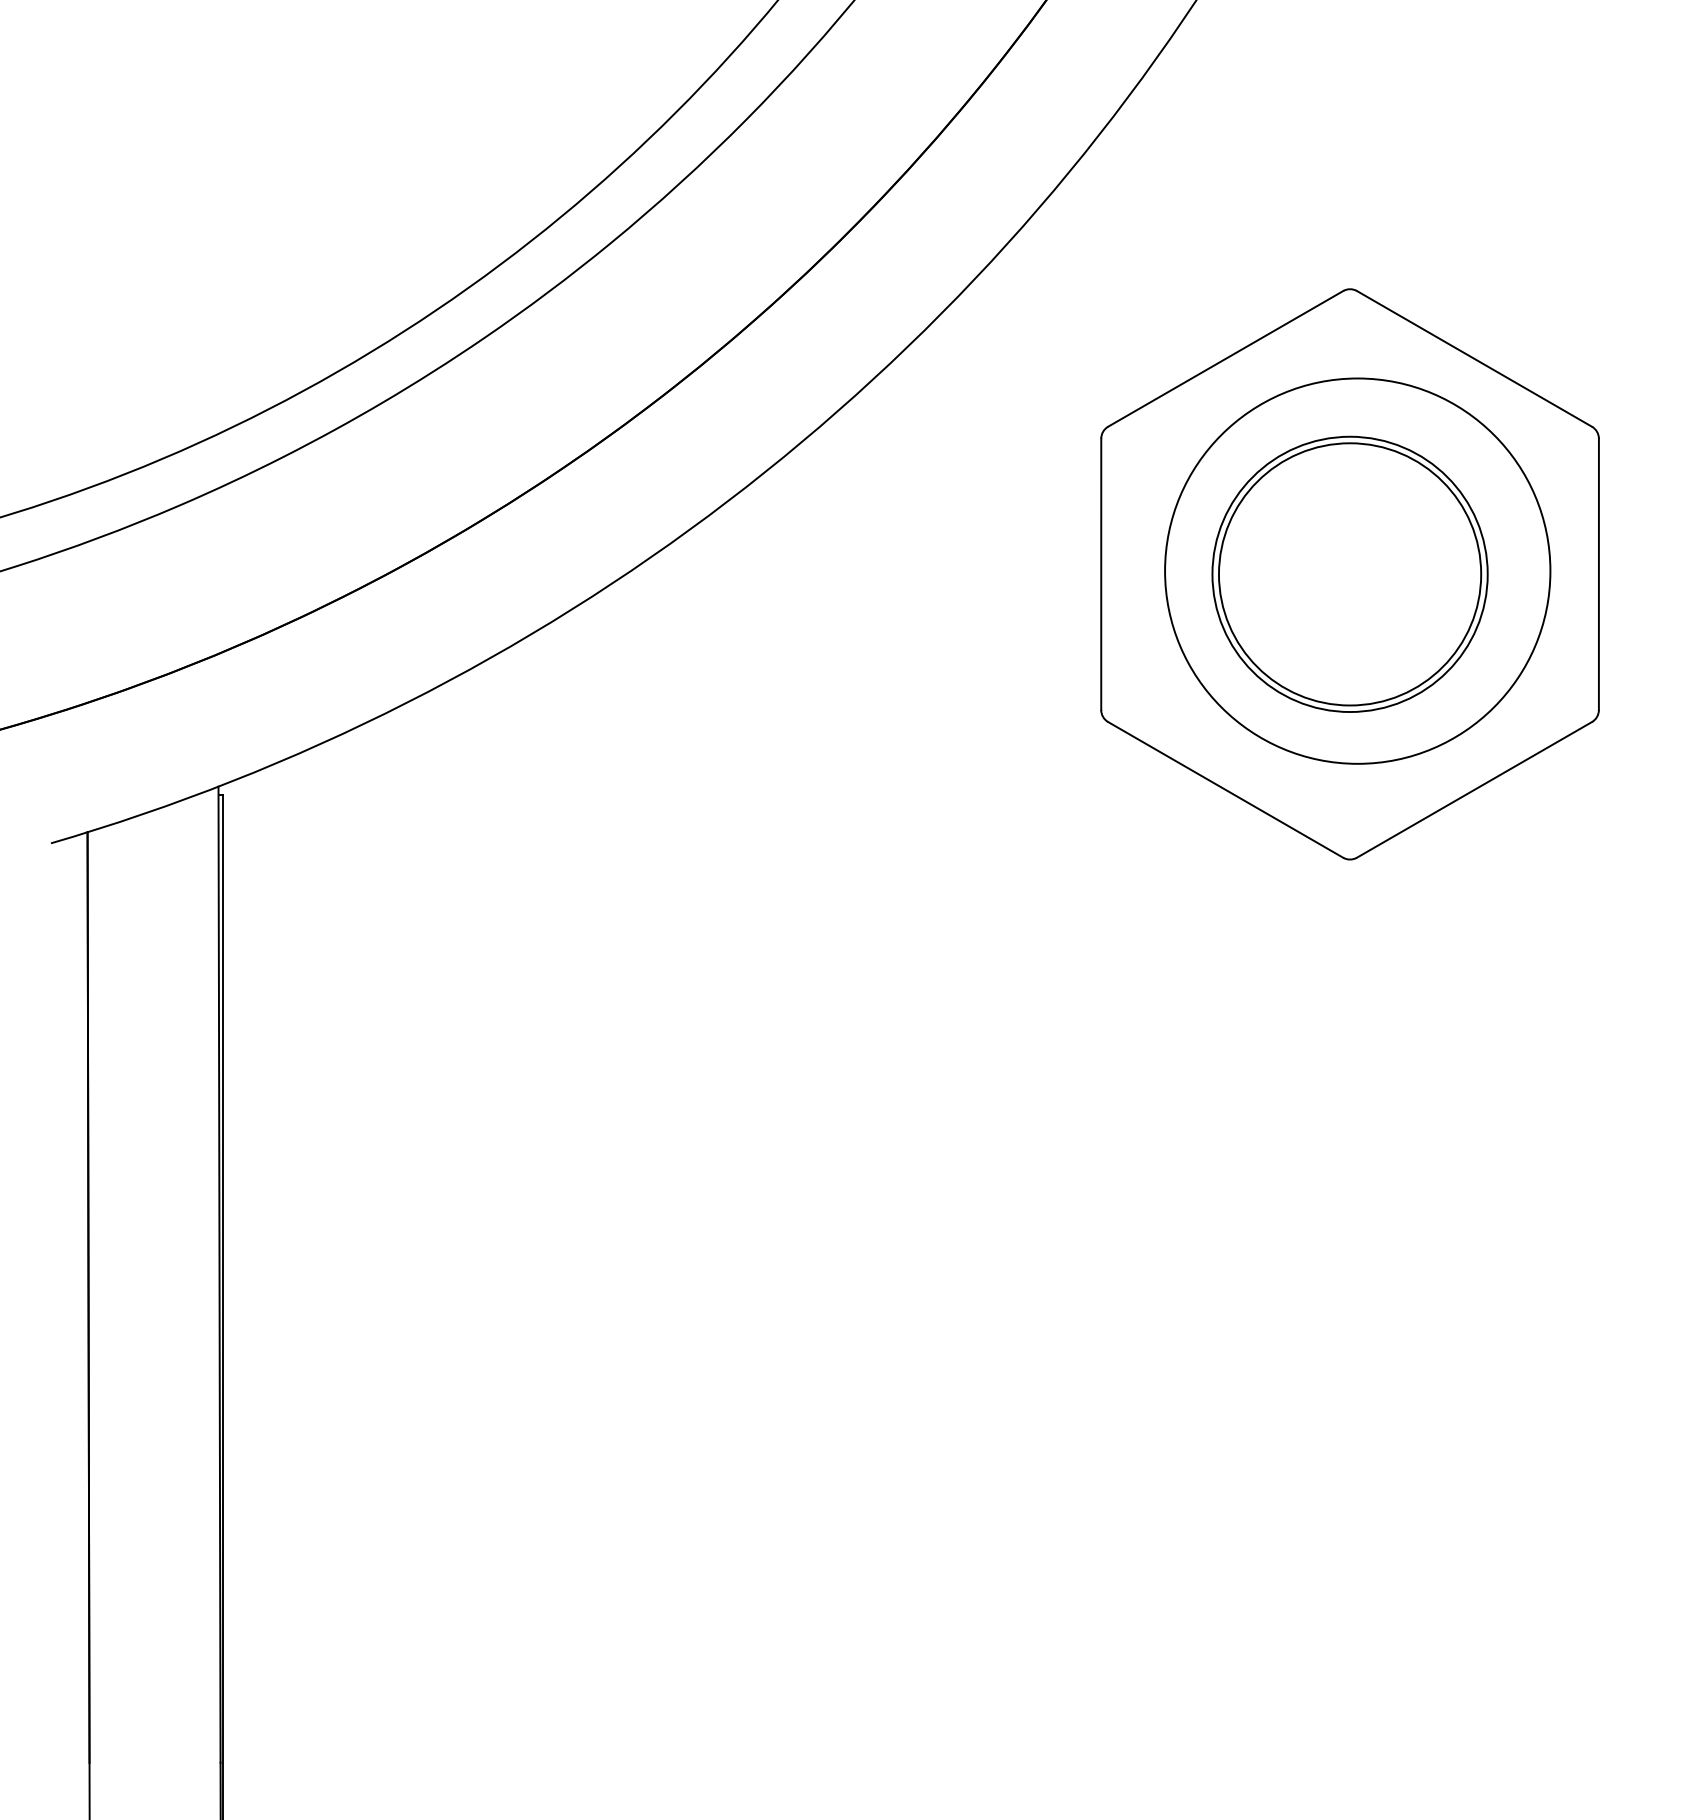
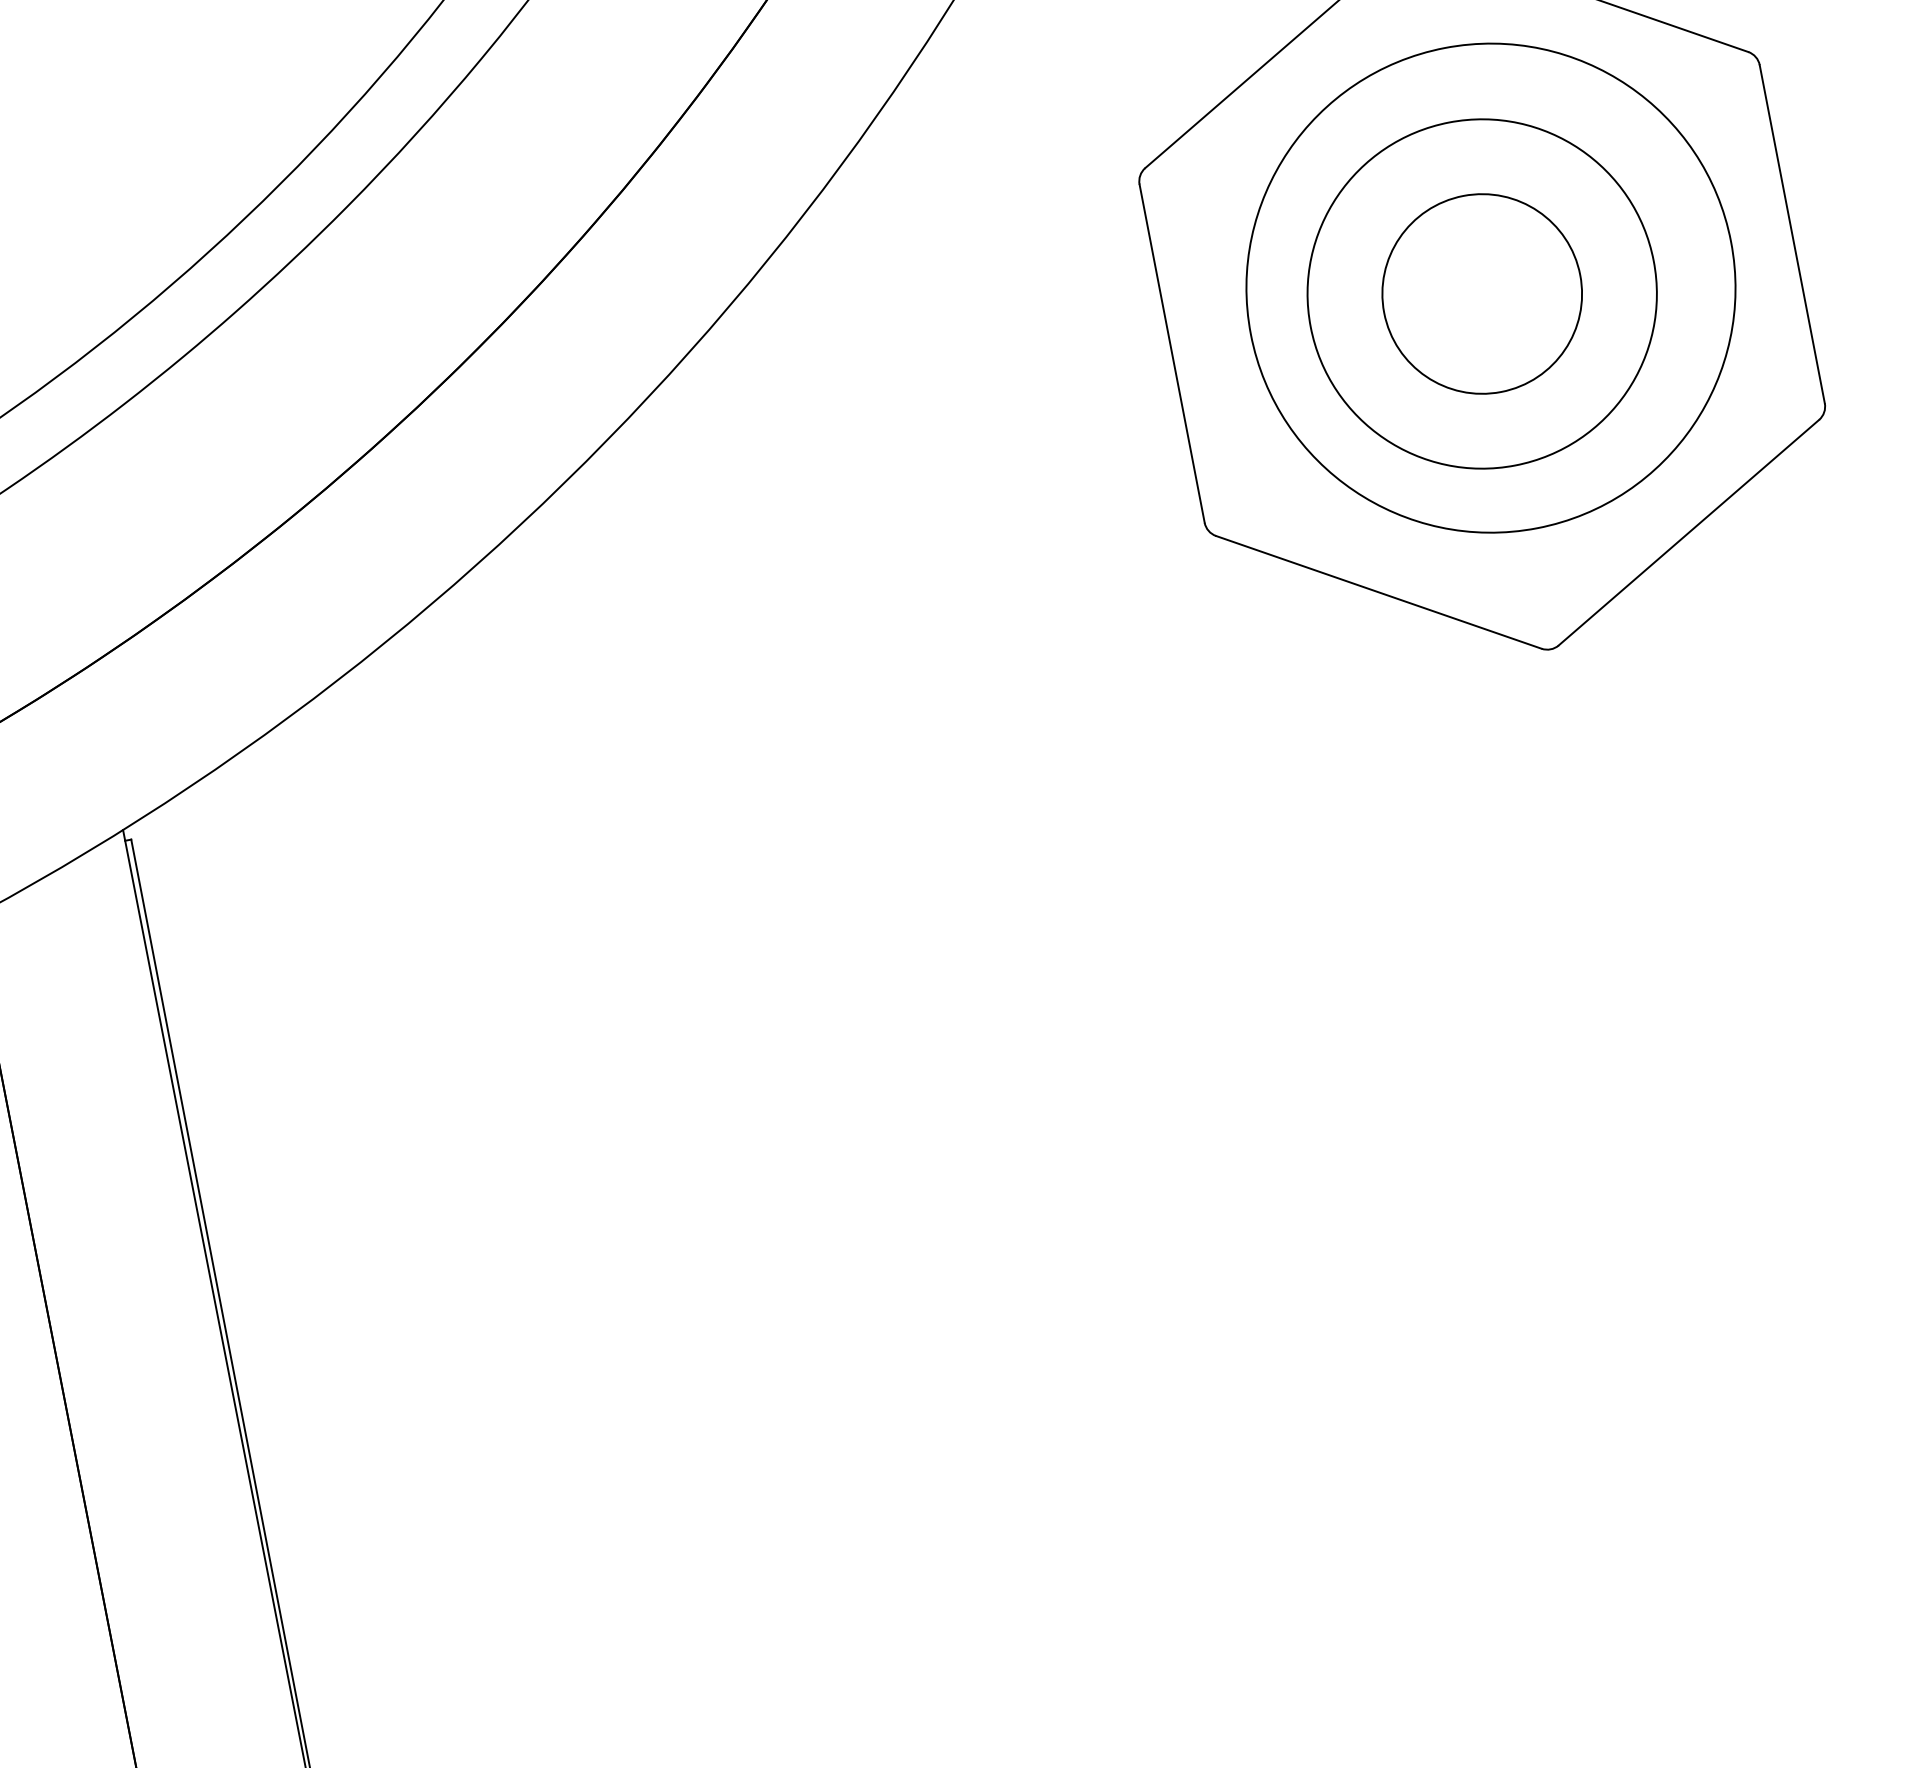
circle: (1349, 574) -> (1481, 294), size x0.6

